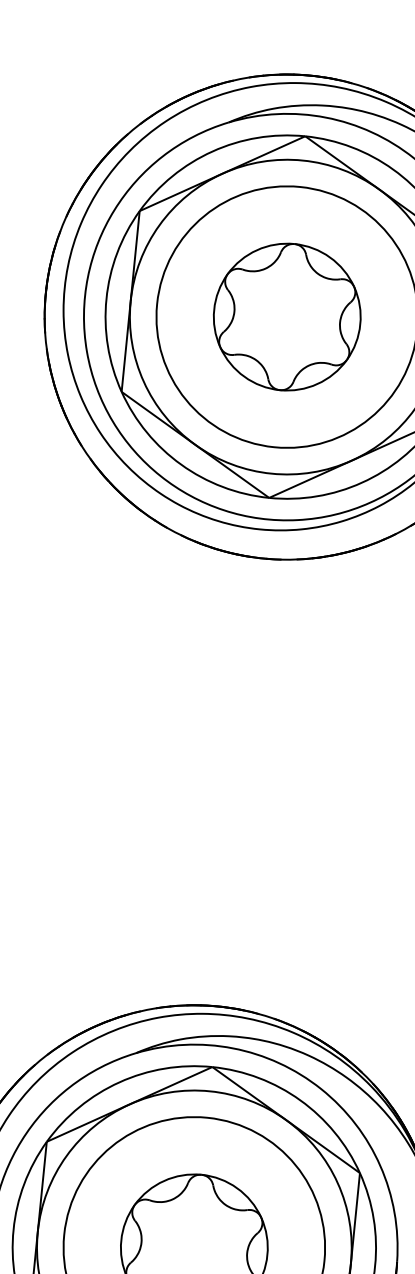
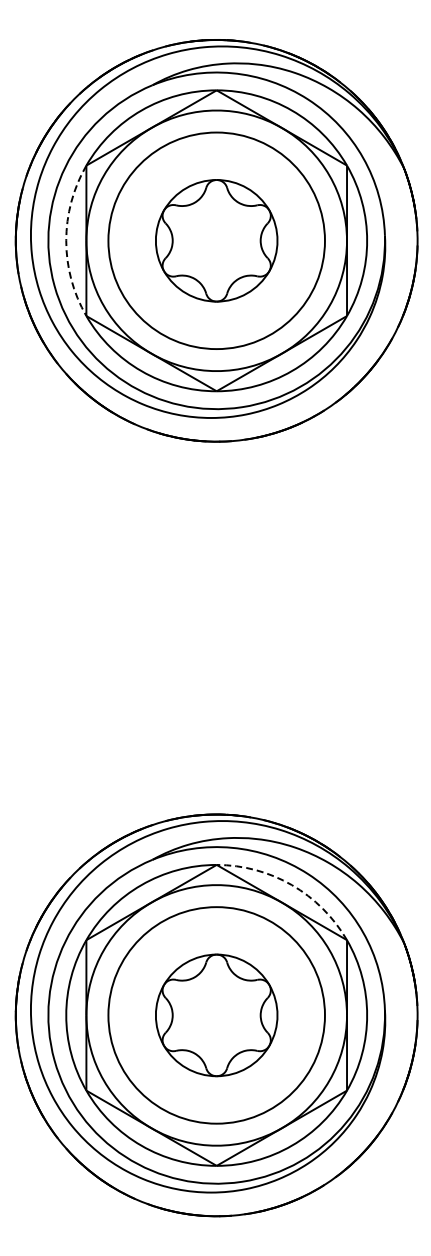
arc: (106, 298) -> (66, 240), solid -> dashed
arc: (299, 1100) -> (291, 885), solid -> dashed

